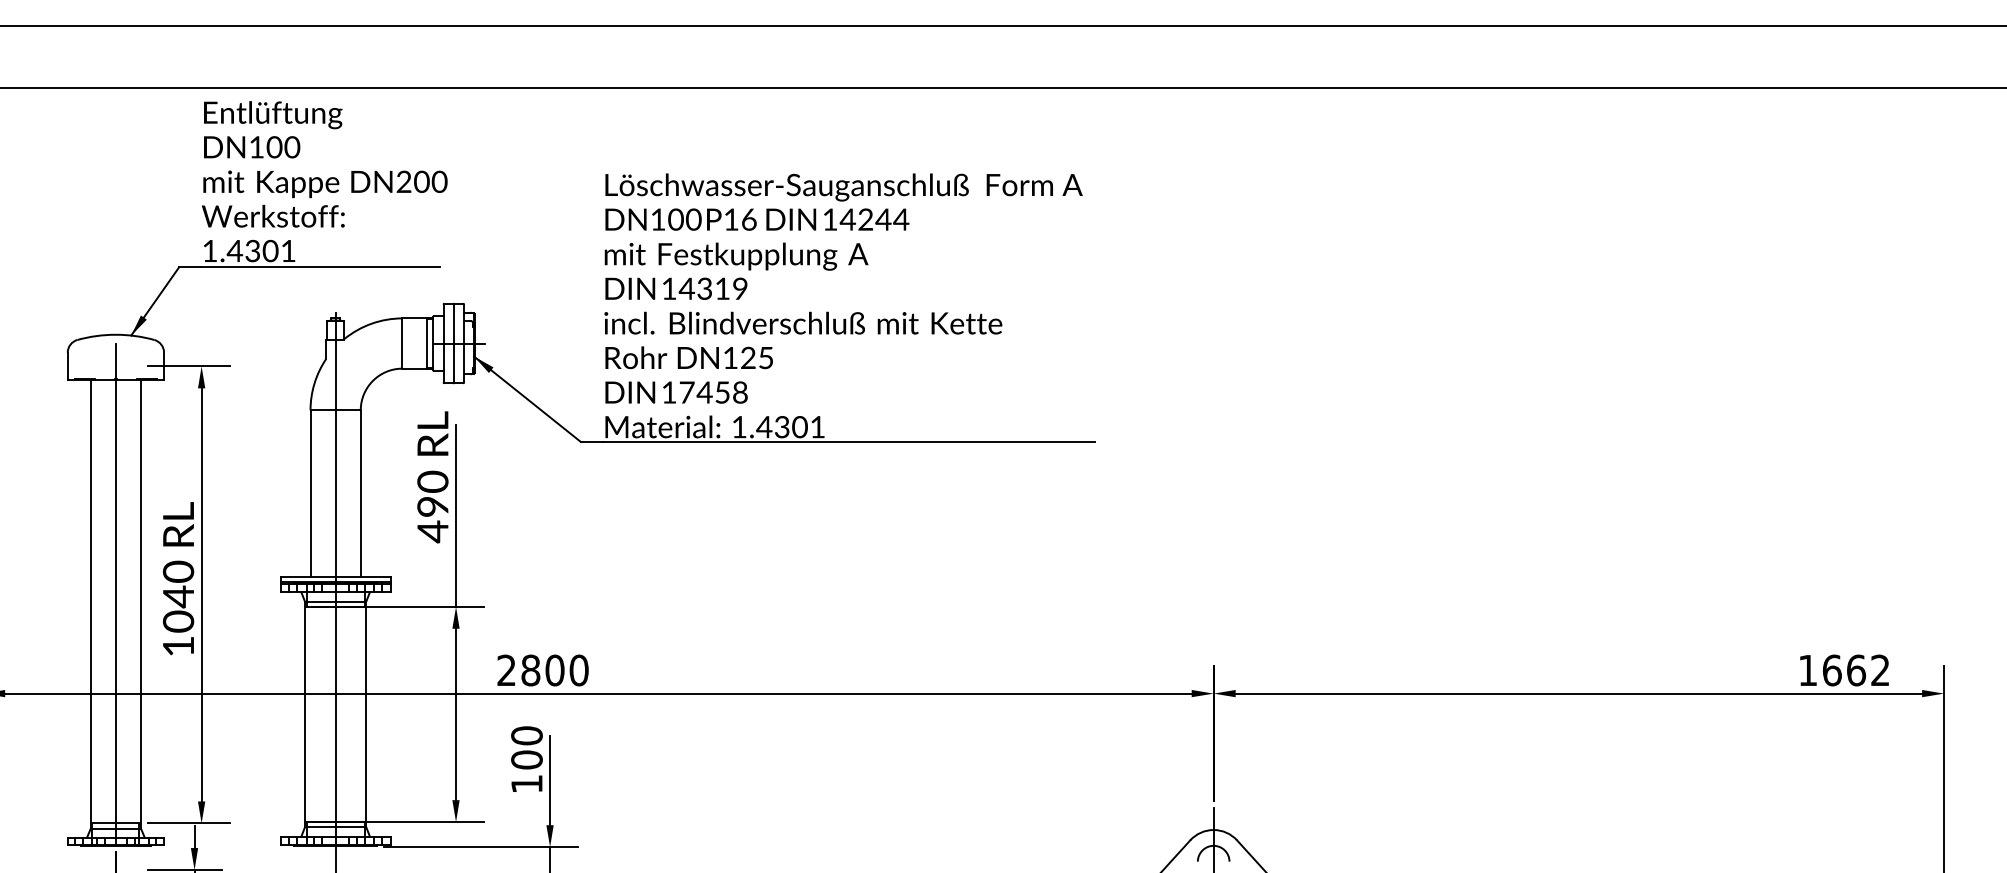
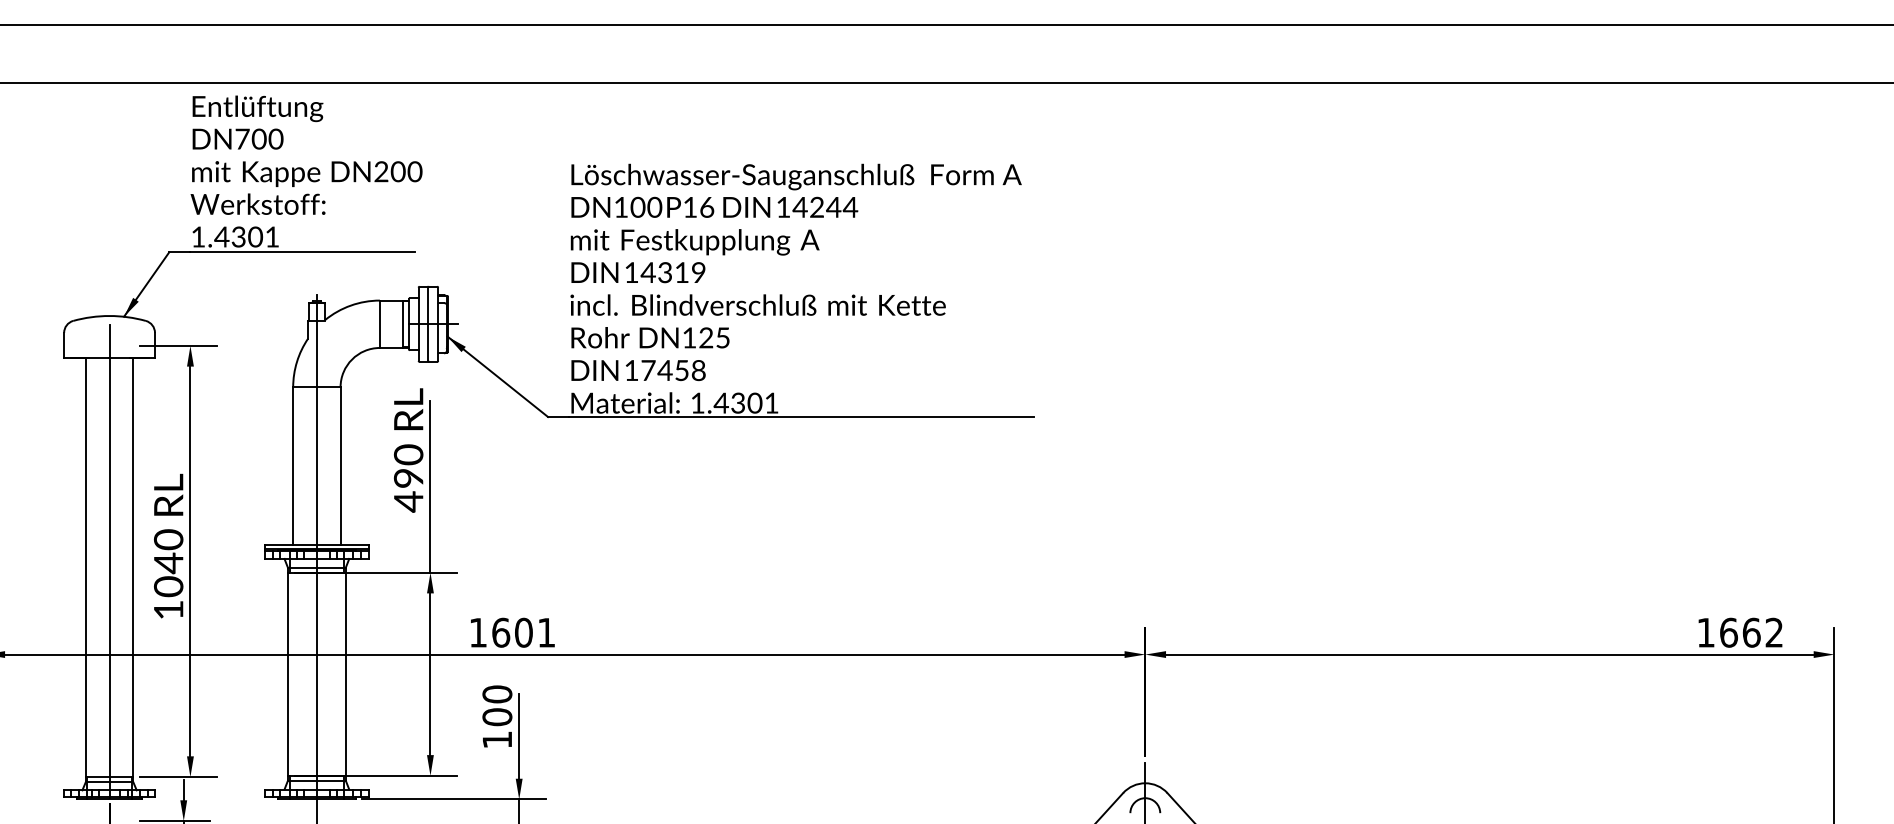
text: (256, 146) -> (242, 138), DN100 -> DN700
text: (542, 670) -> (512, 632), 2800 -> 1601

